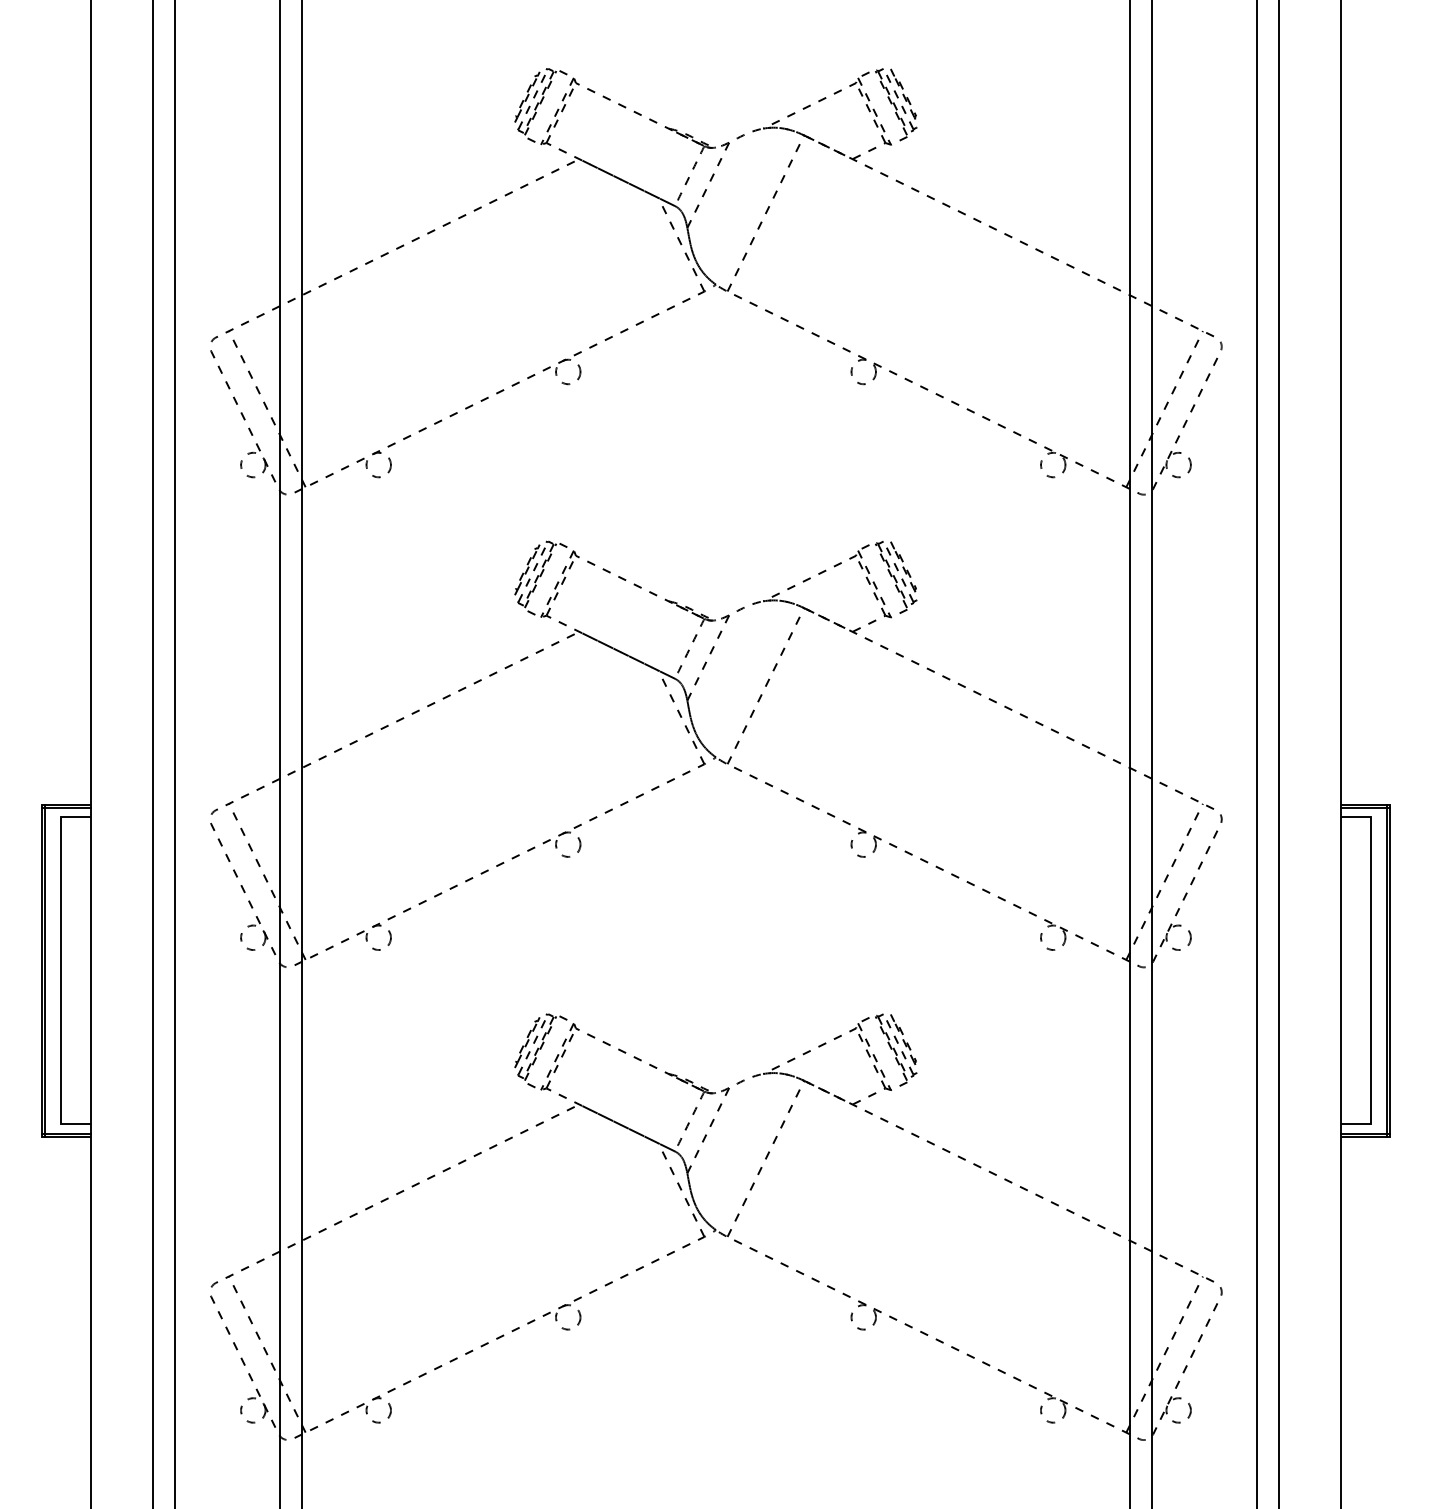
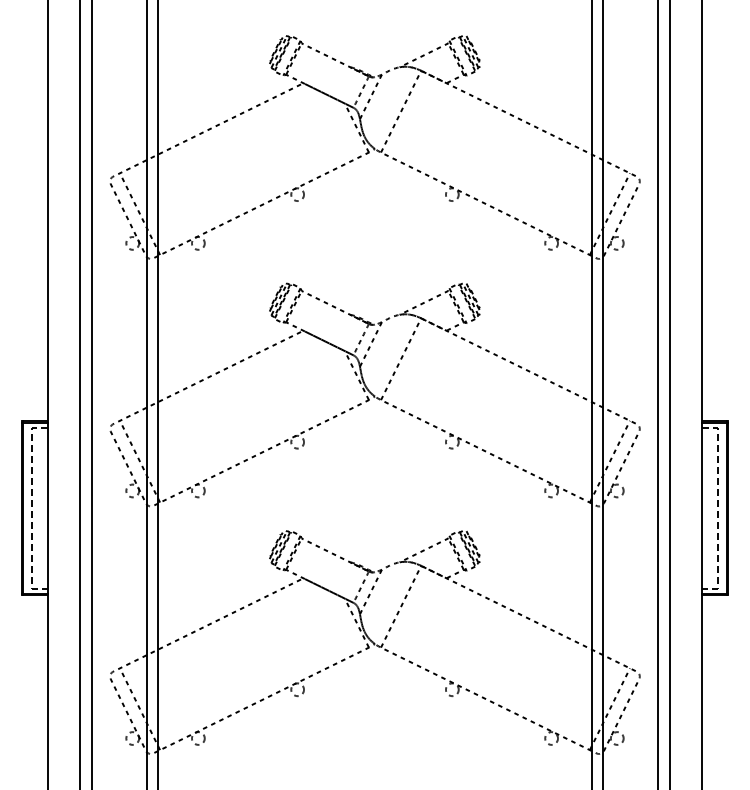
line: (61, 971) -> (32, 508), solid -> dashed
line: (1370, 971) -> (717, 508), solid -> dashed

